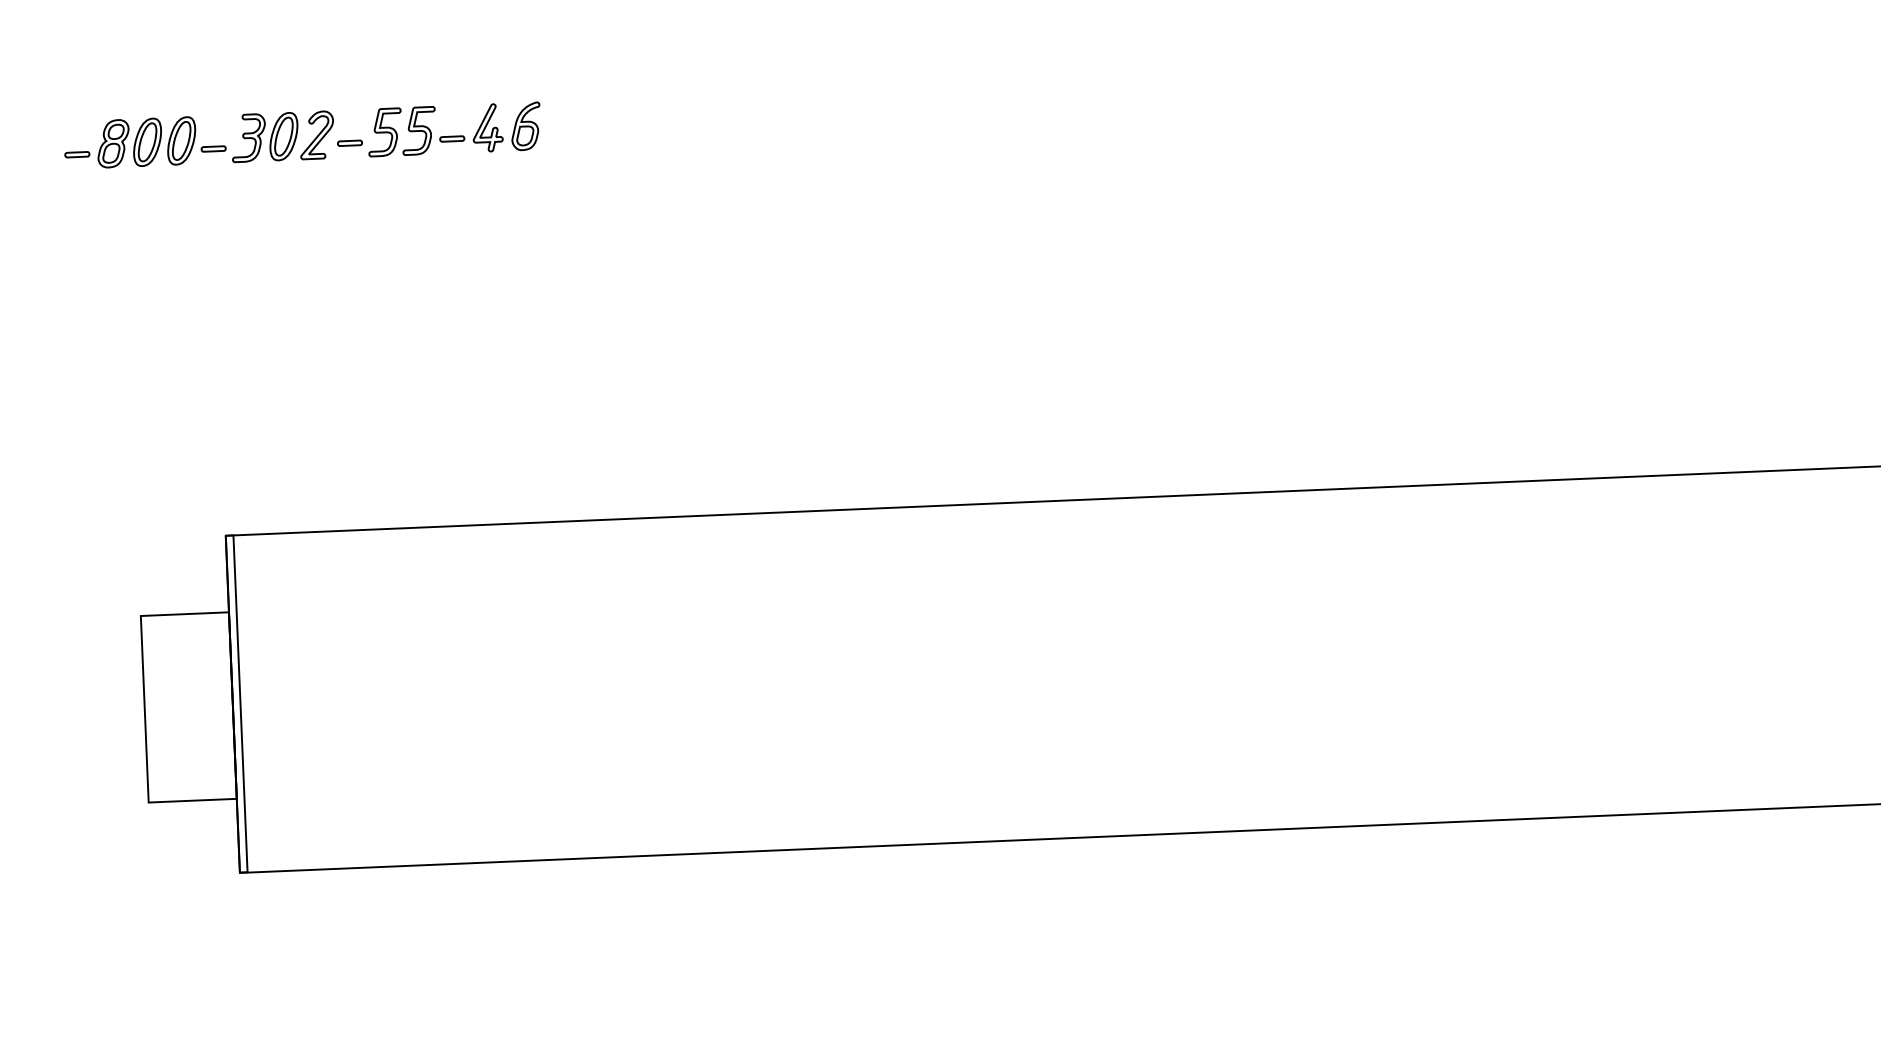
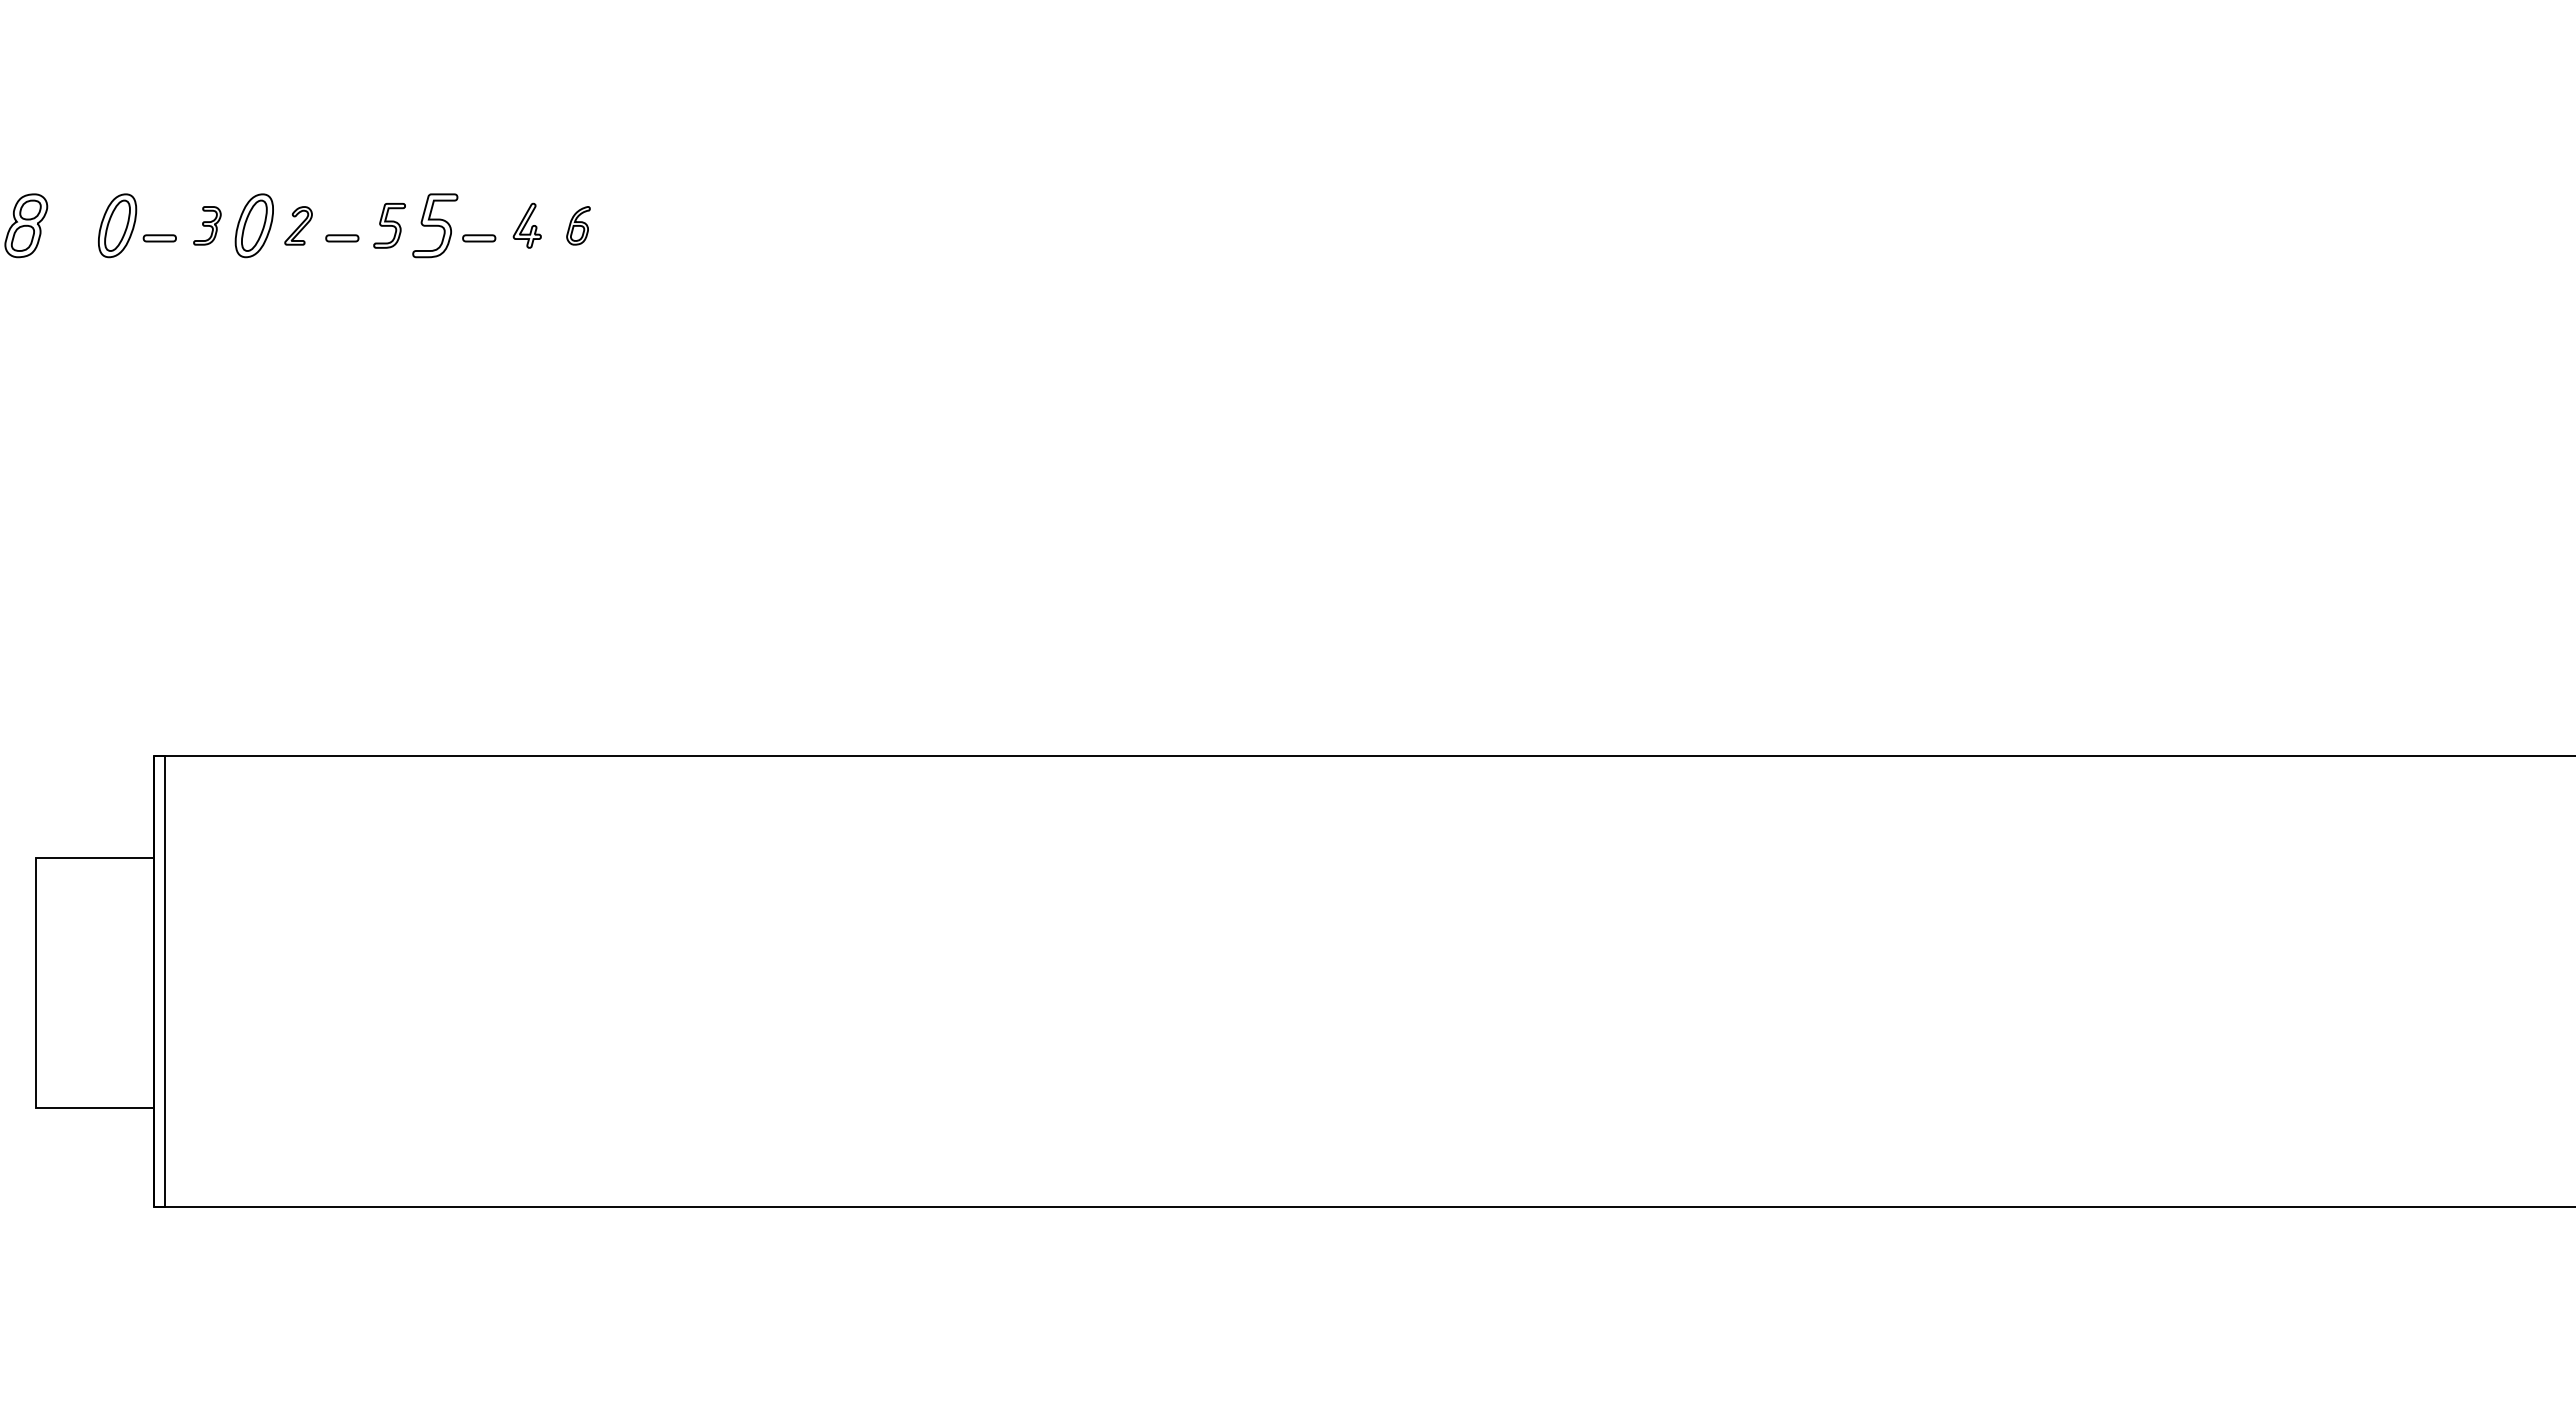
part: (526, 126) -> (578, 225), size x0.6
part: (487, 127) -> (527, 225), size x0.7
part: (384, 132) -> (389, 225), size x0.7
part: (316, 135) -> (298, 225), size x0.6
part: (248, 137) -> (207, 225), size x0.6
part: (147, 142) -> (71, 225), removed

